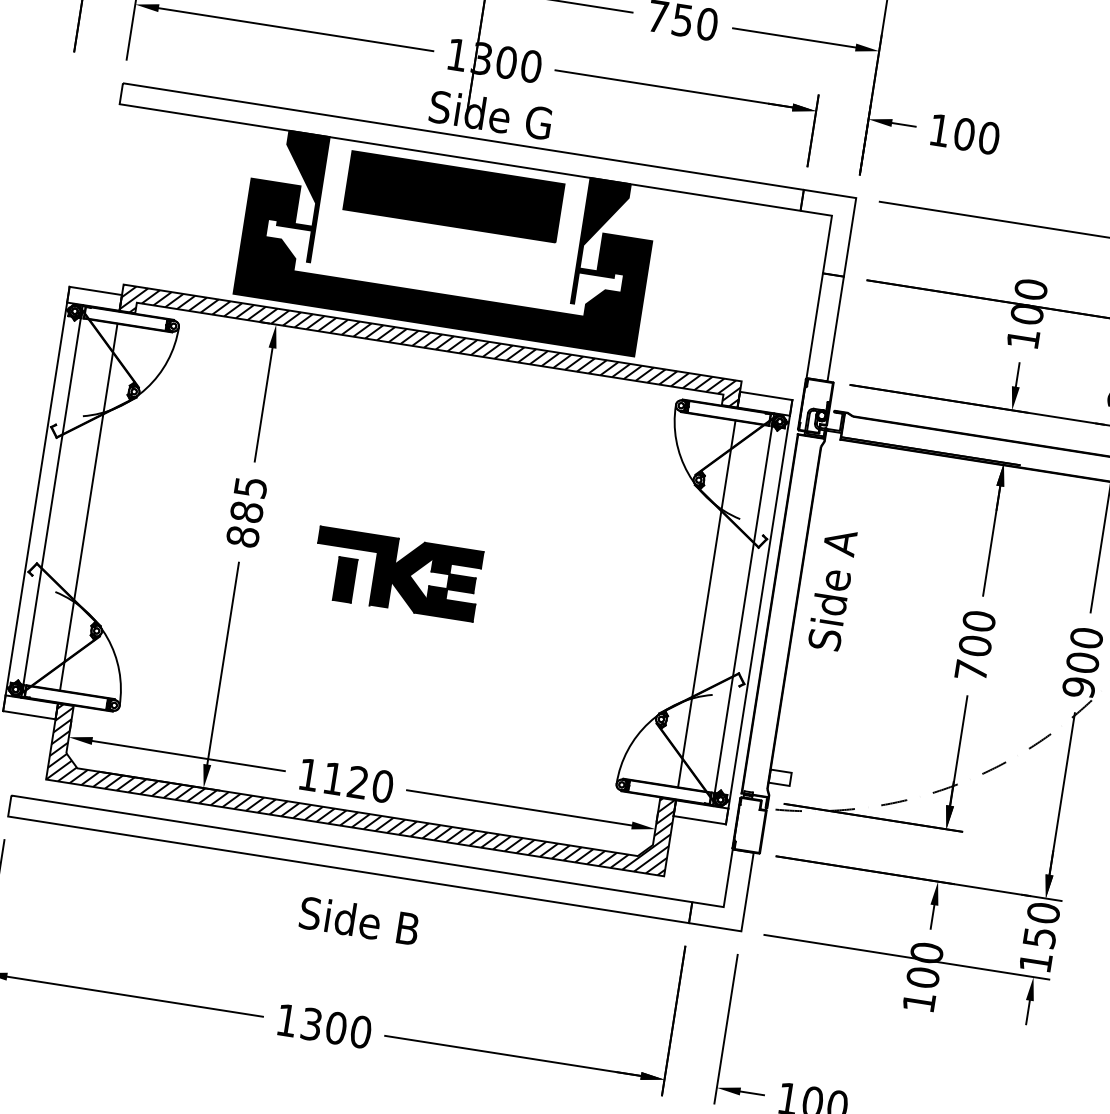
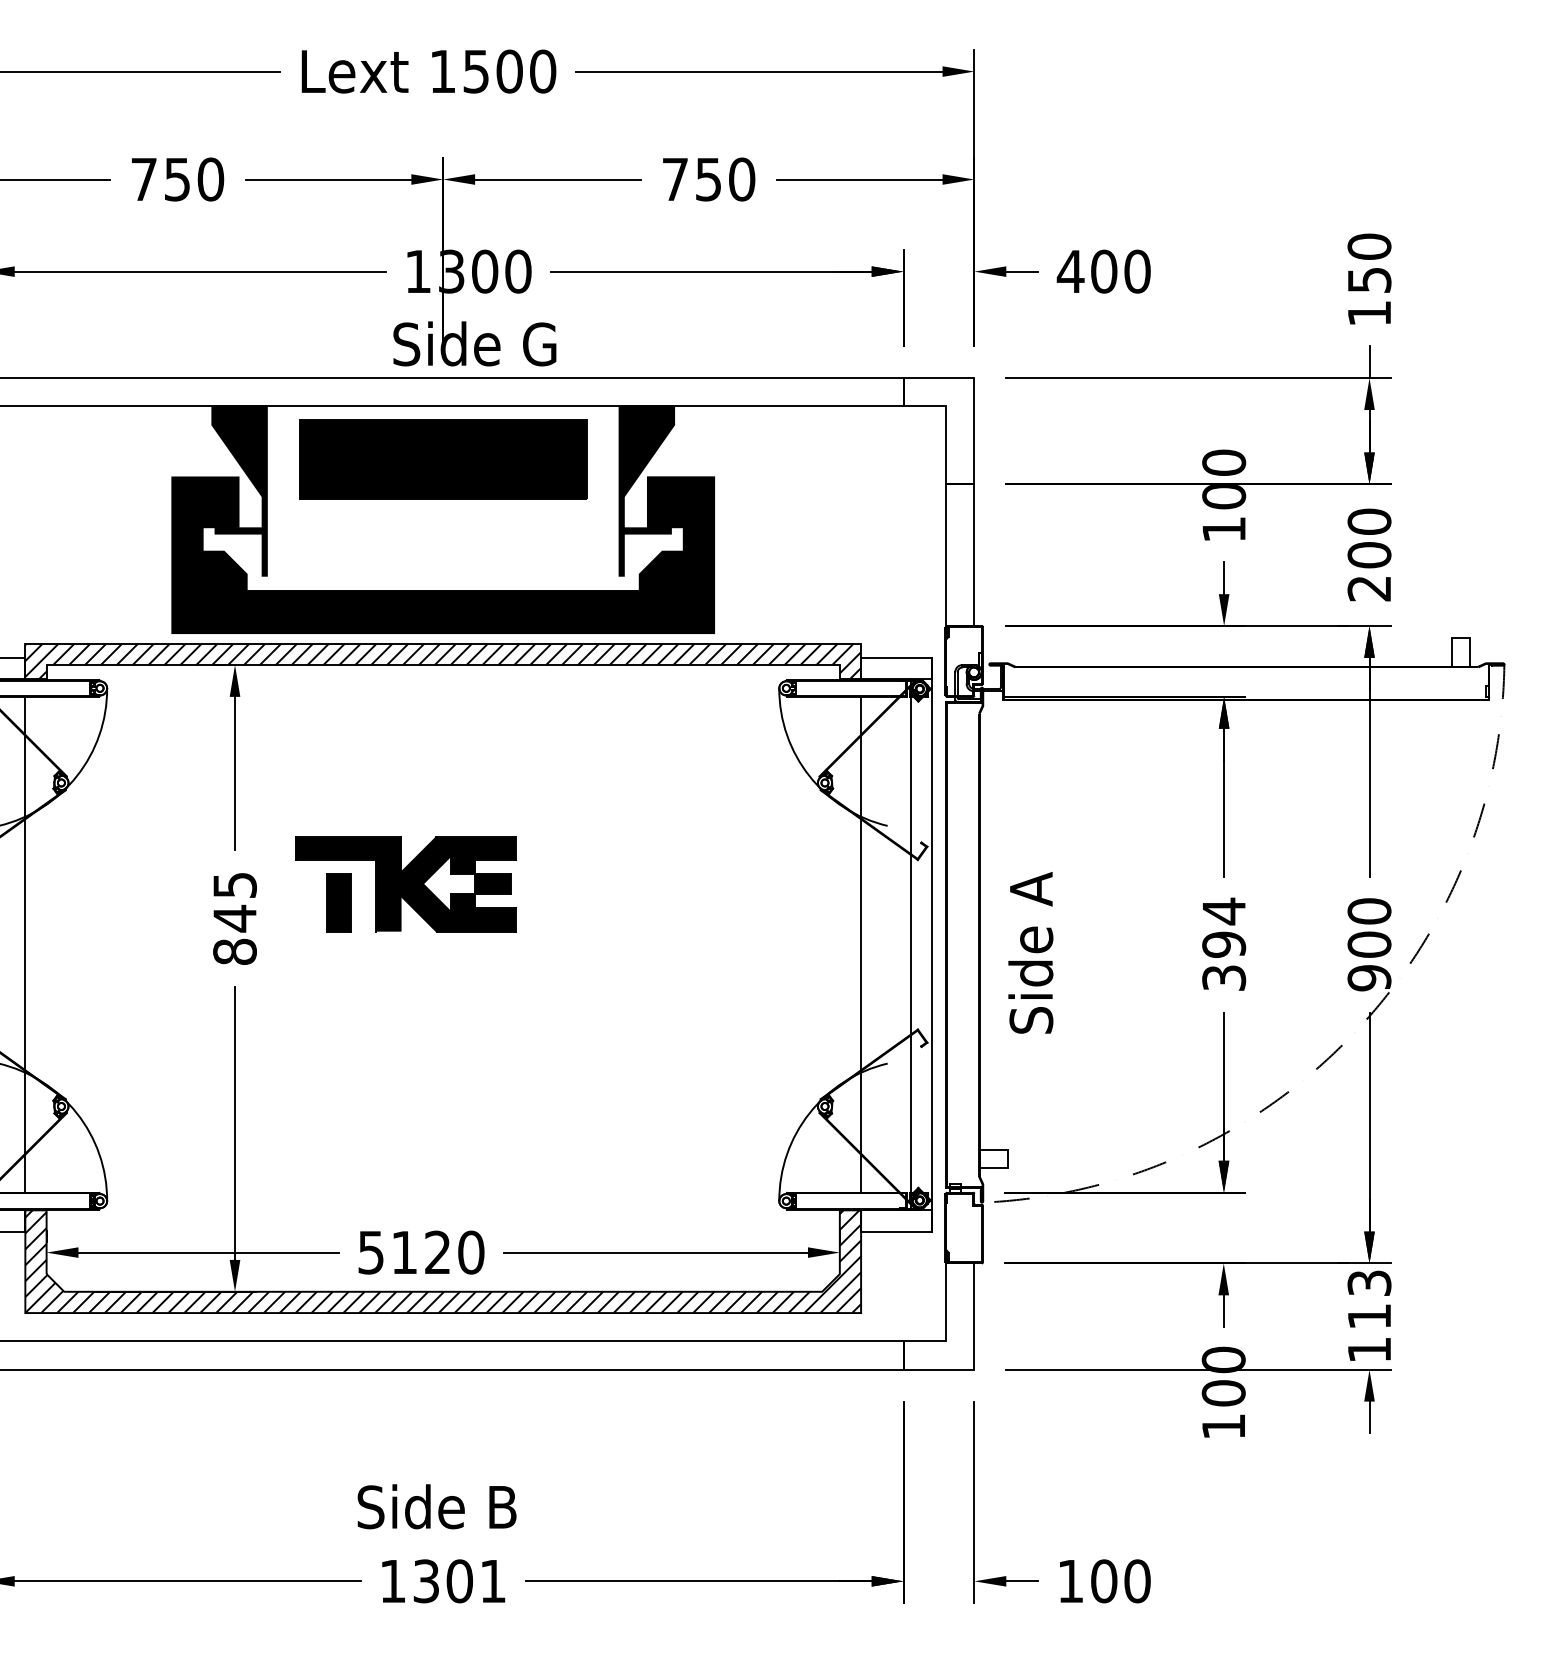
text: (939, 130) -> (1070, 271), 100 -> 400
text: (246, 511) -> (234, 918), 885 -> 845
part: (396, 574) -> (405, 884), moved
text: (832, 589) -> (1030, 952), moved
text: (975, 645) -> (1224, 943), 700 -> 394
text: (308, 774) -> (370, 1252), 1120 -> 5120
text: (359, 920) -> (436, 1506), moved
text: (1041, 925) -> (1369, 1299), 150 -> 113
text: (361, 1032) -> (493, 1581), 1300 -> 1301

